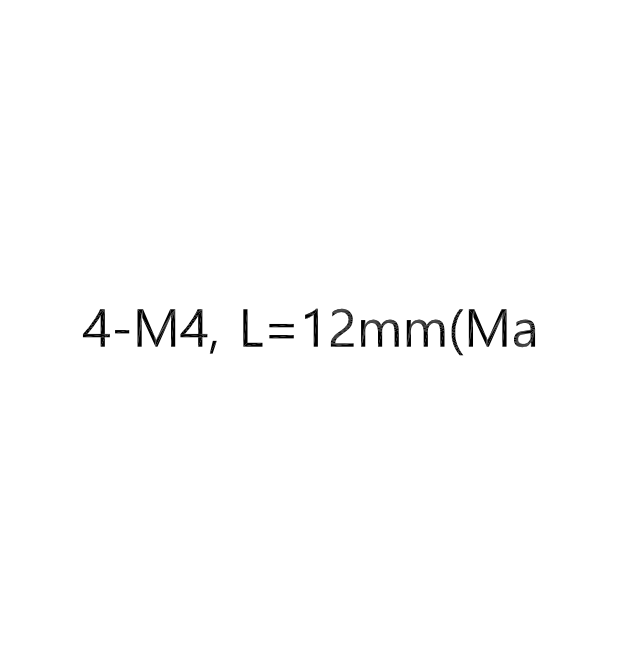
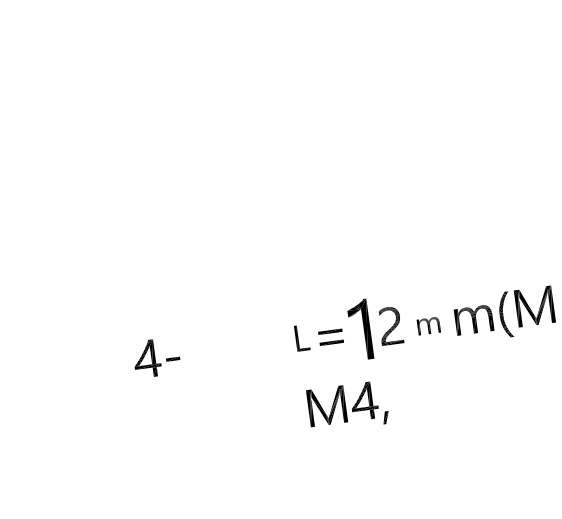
part: (252, 327) -> (301, 337), size x0.7
part: (311, 327) -> (360, 329), size x1.6
part: (176, 331) -> (347, 407), moved
part: (379, 332) -> (428, 325), size x0.6

